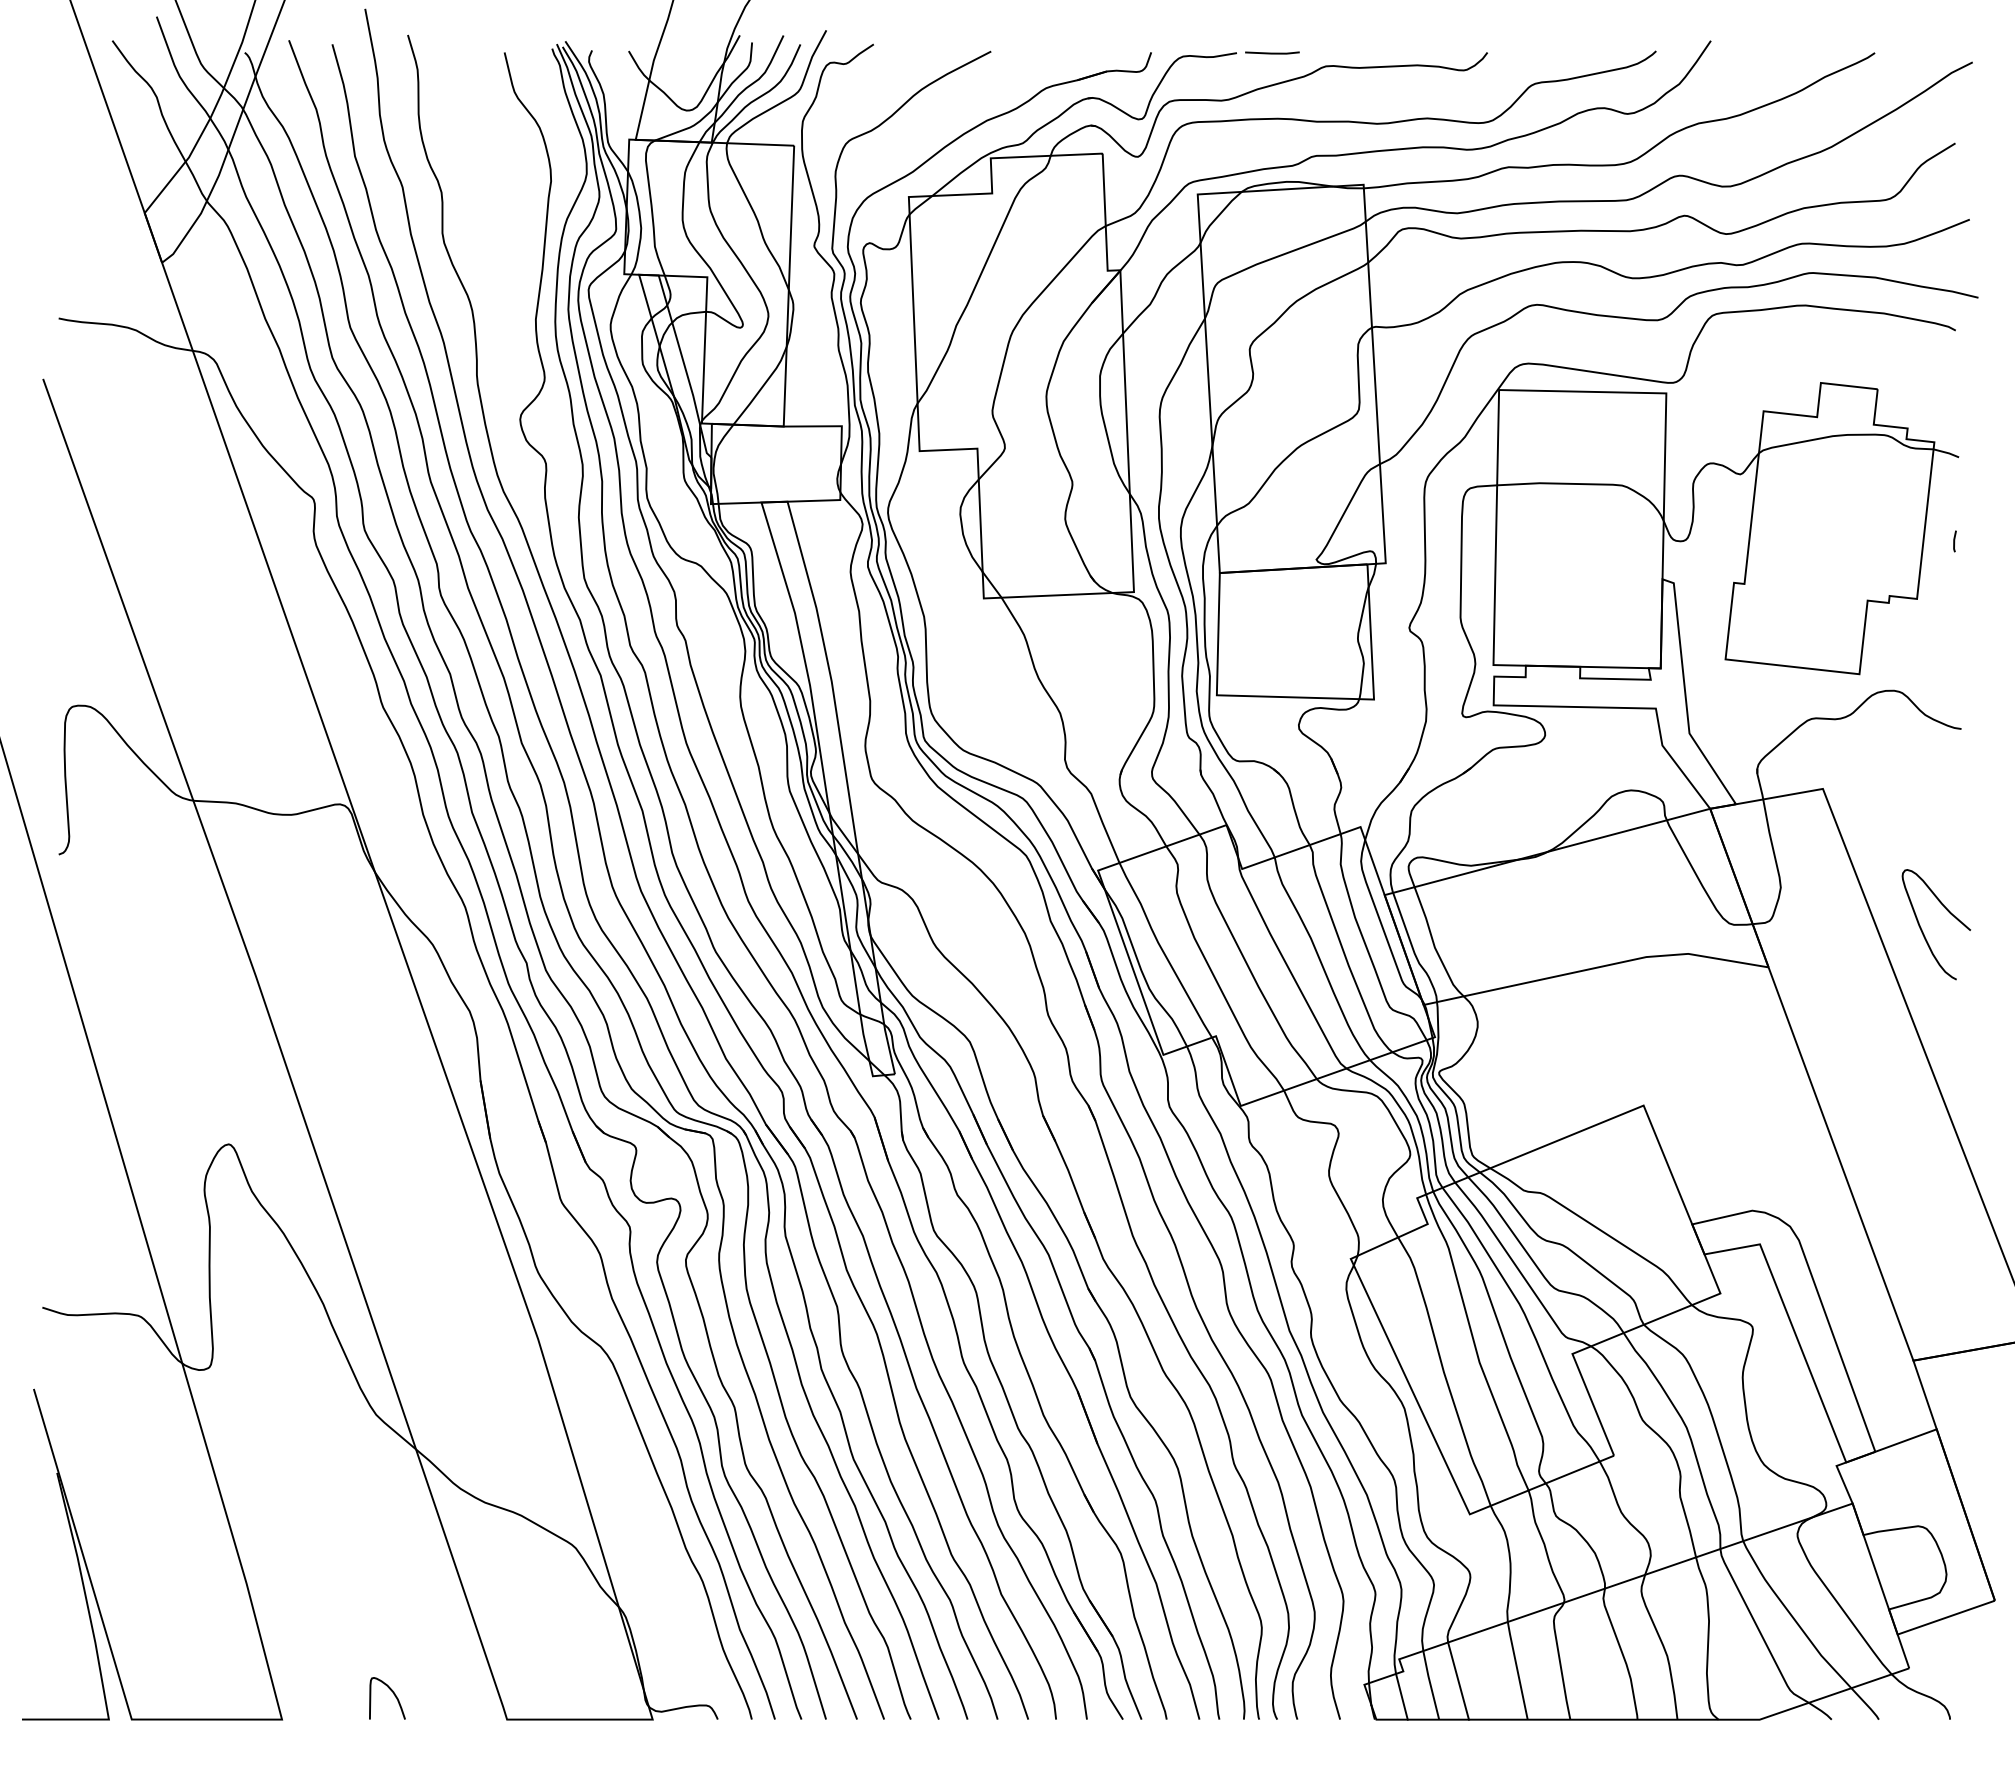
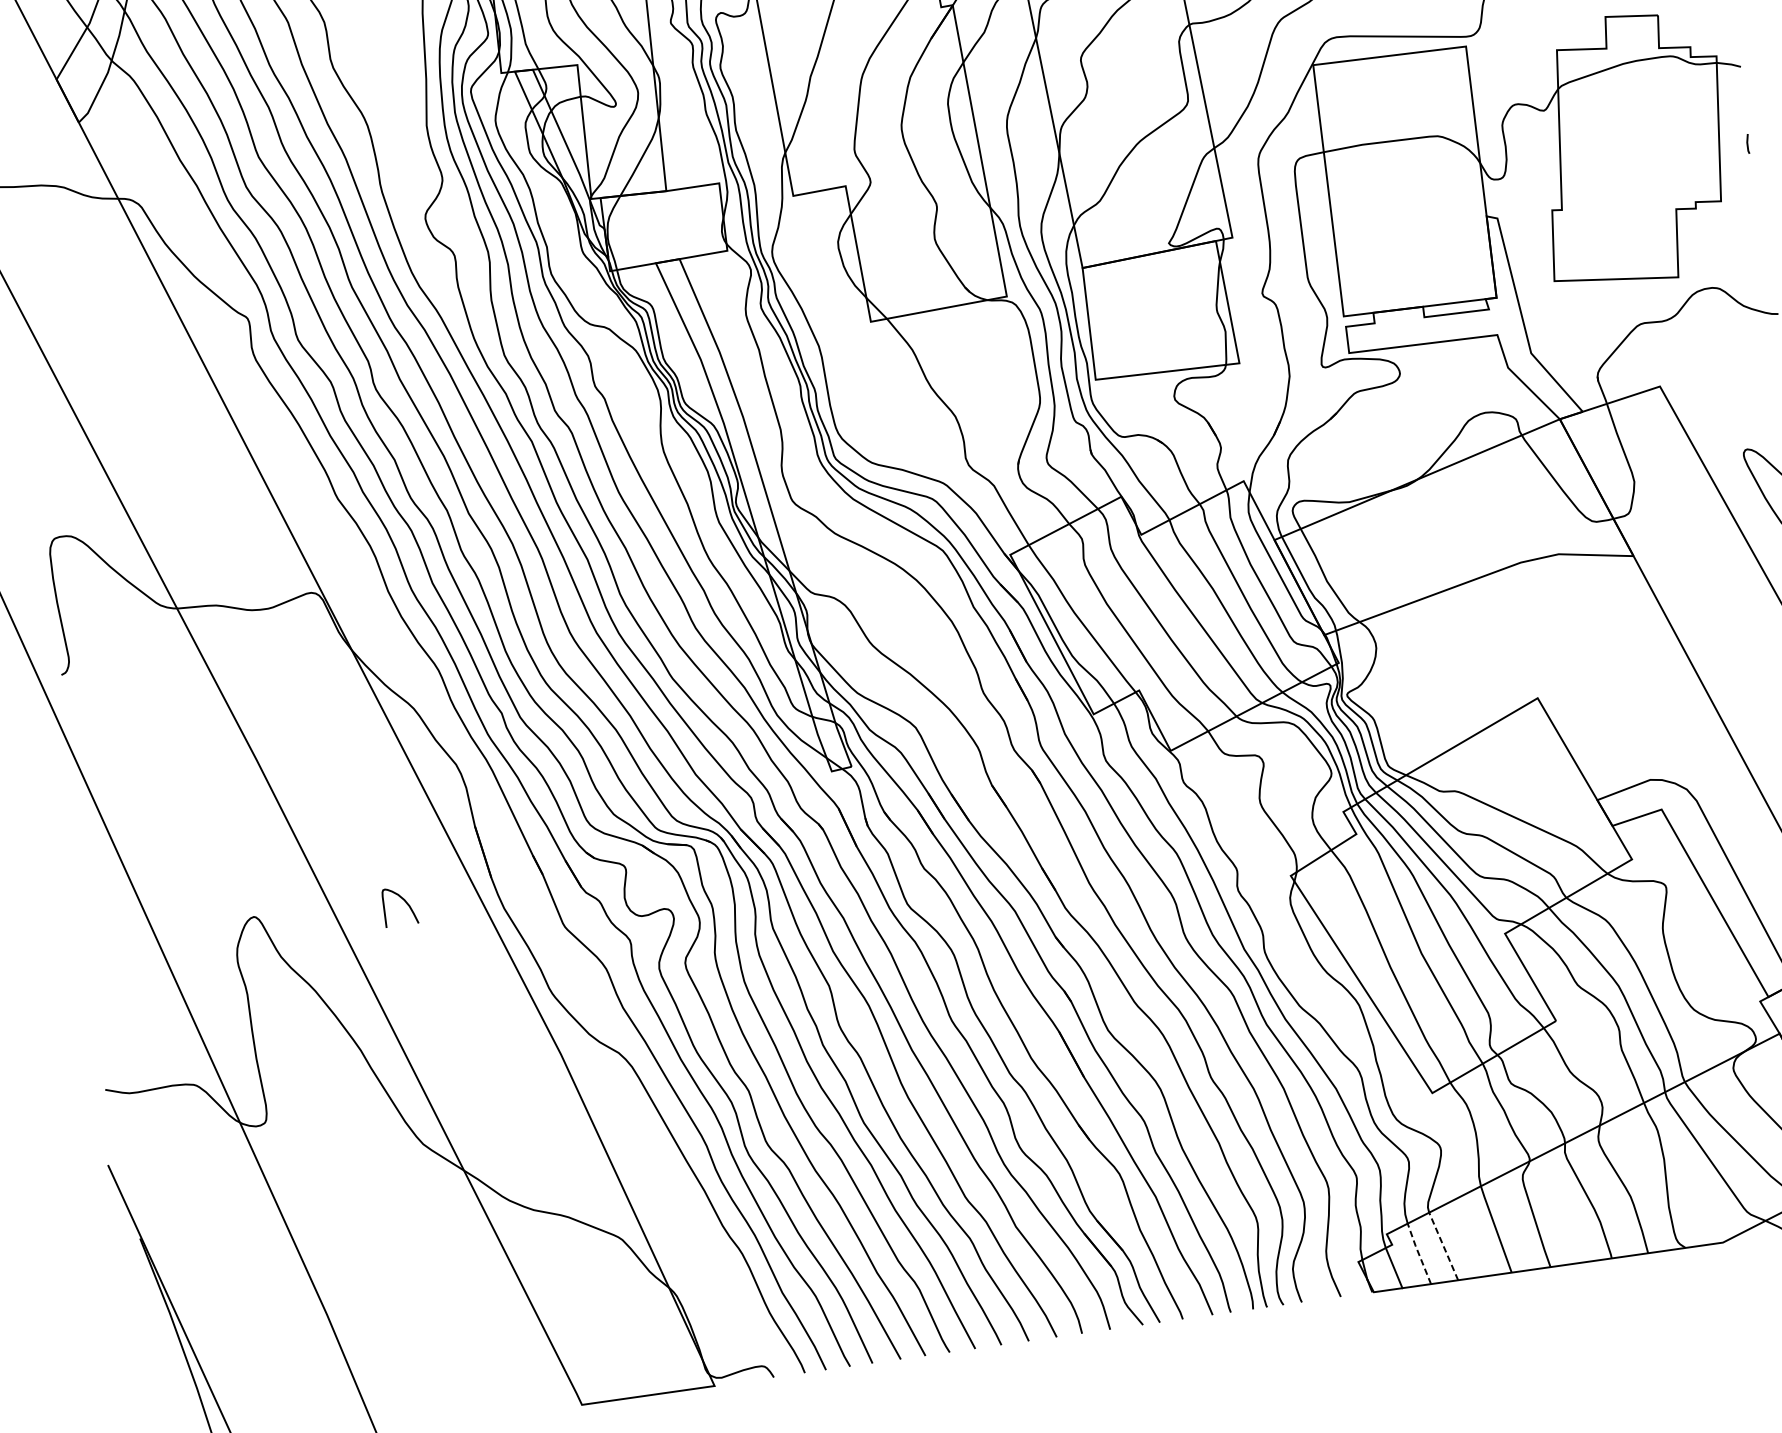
line: (1458, 1681) -> (1443, 1246), solid -> dashed
line: (1430, 1684) -> (1418, 1253), solid -> dashed
curve: (393, 1694) -> (404, 902), moved

